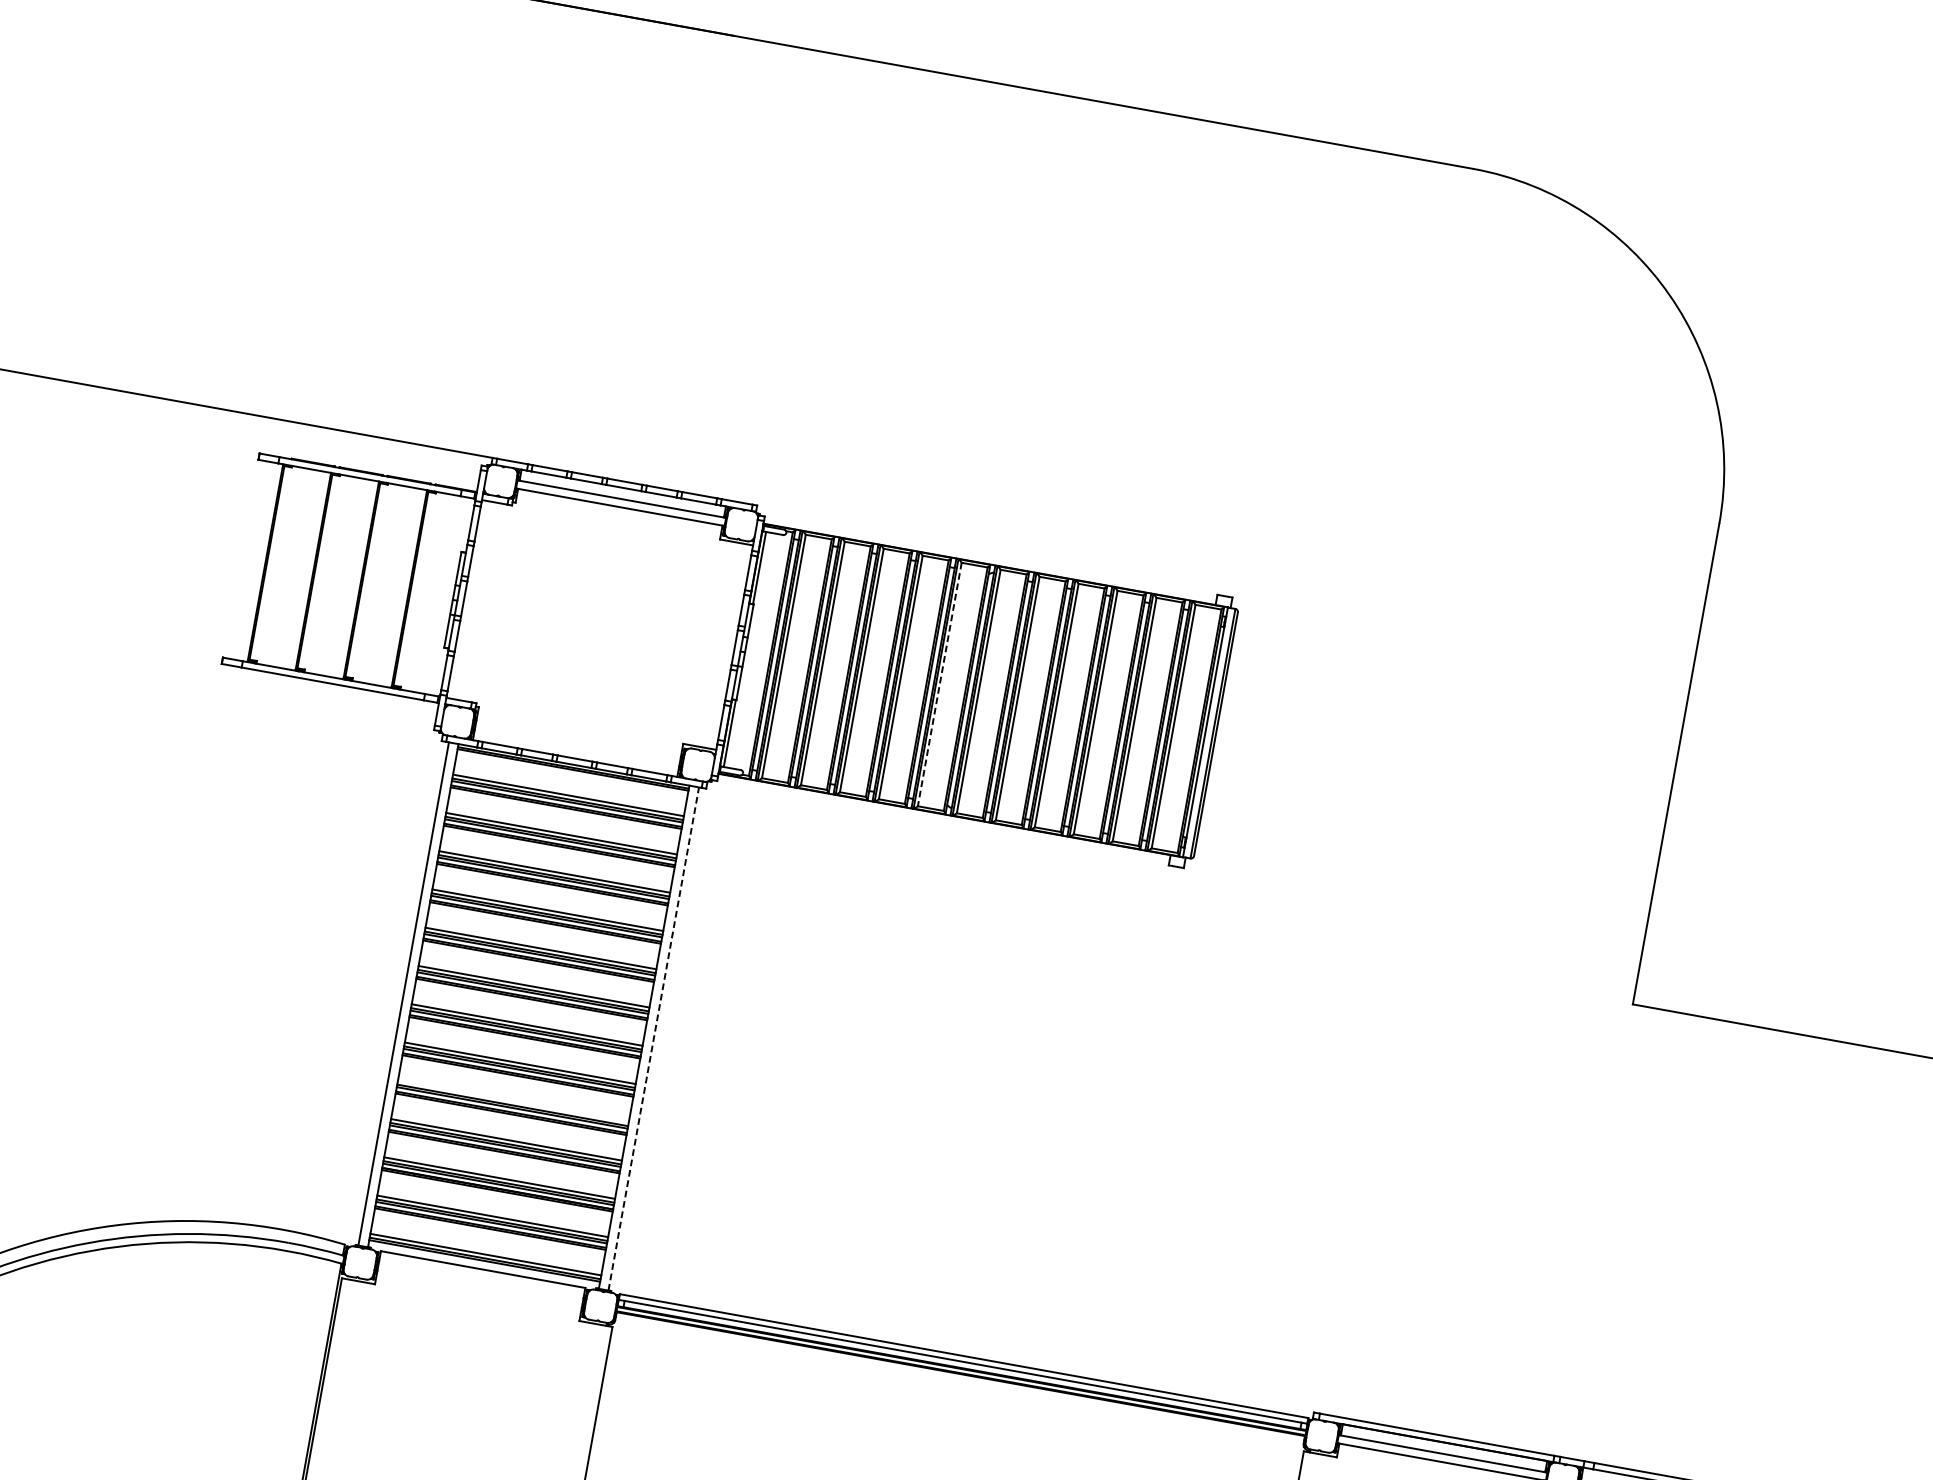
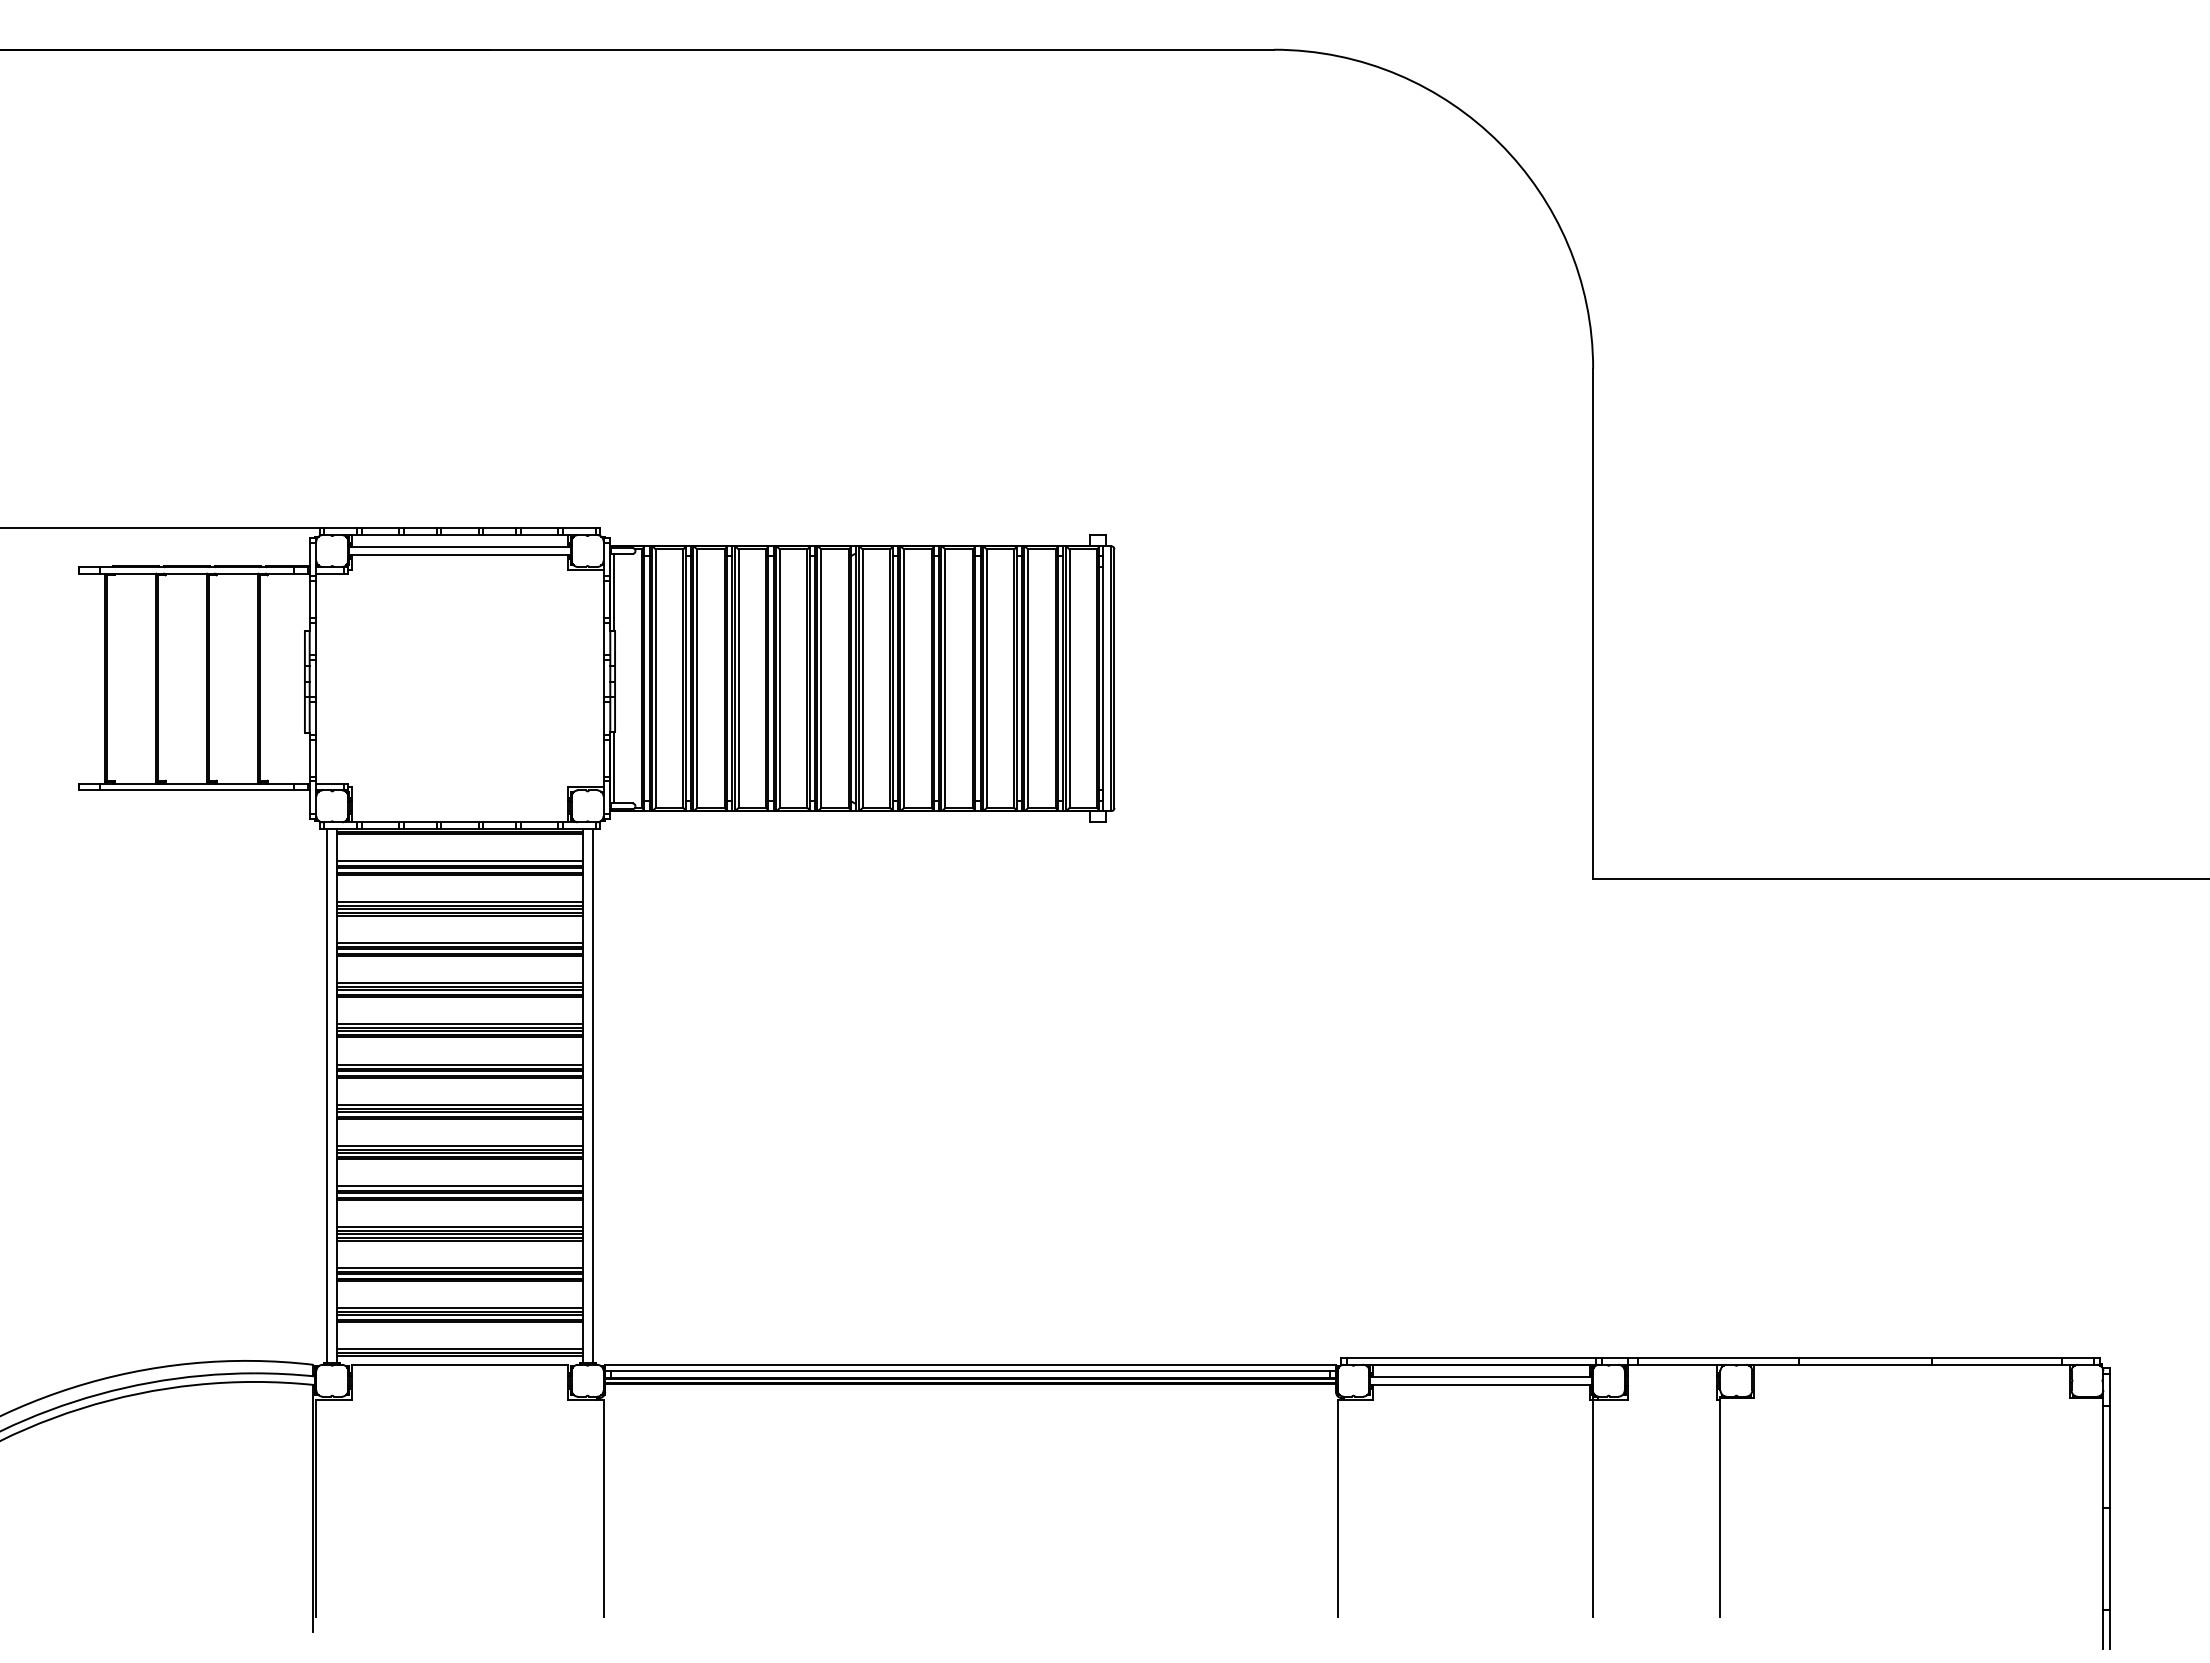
line: (939, 685) -> (821, 679), dashed -> solid
line: (653, 1038) -> (592, 1095), dashed -> solid
line: (512, 1101) -> (459, 1186), added

